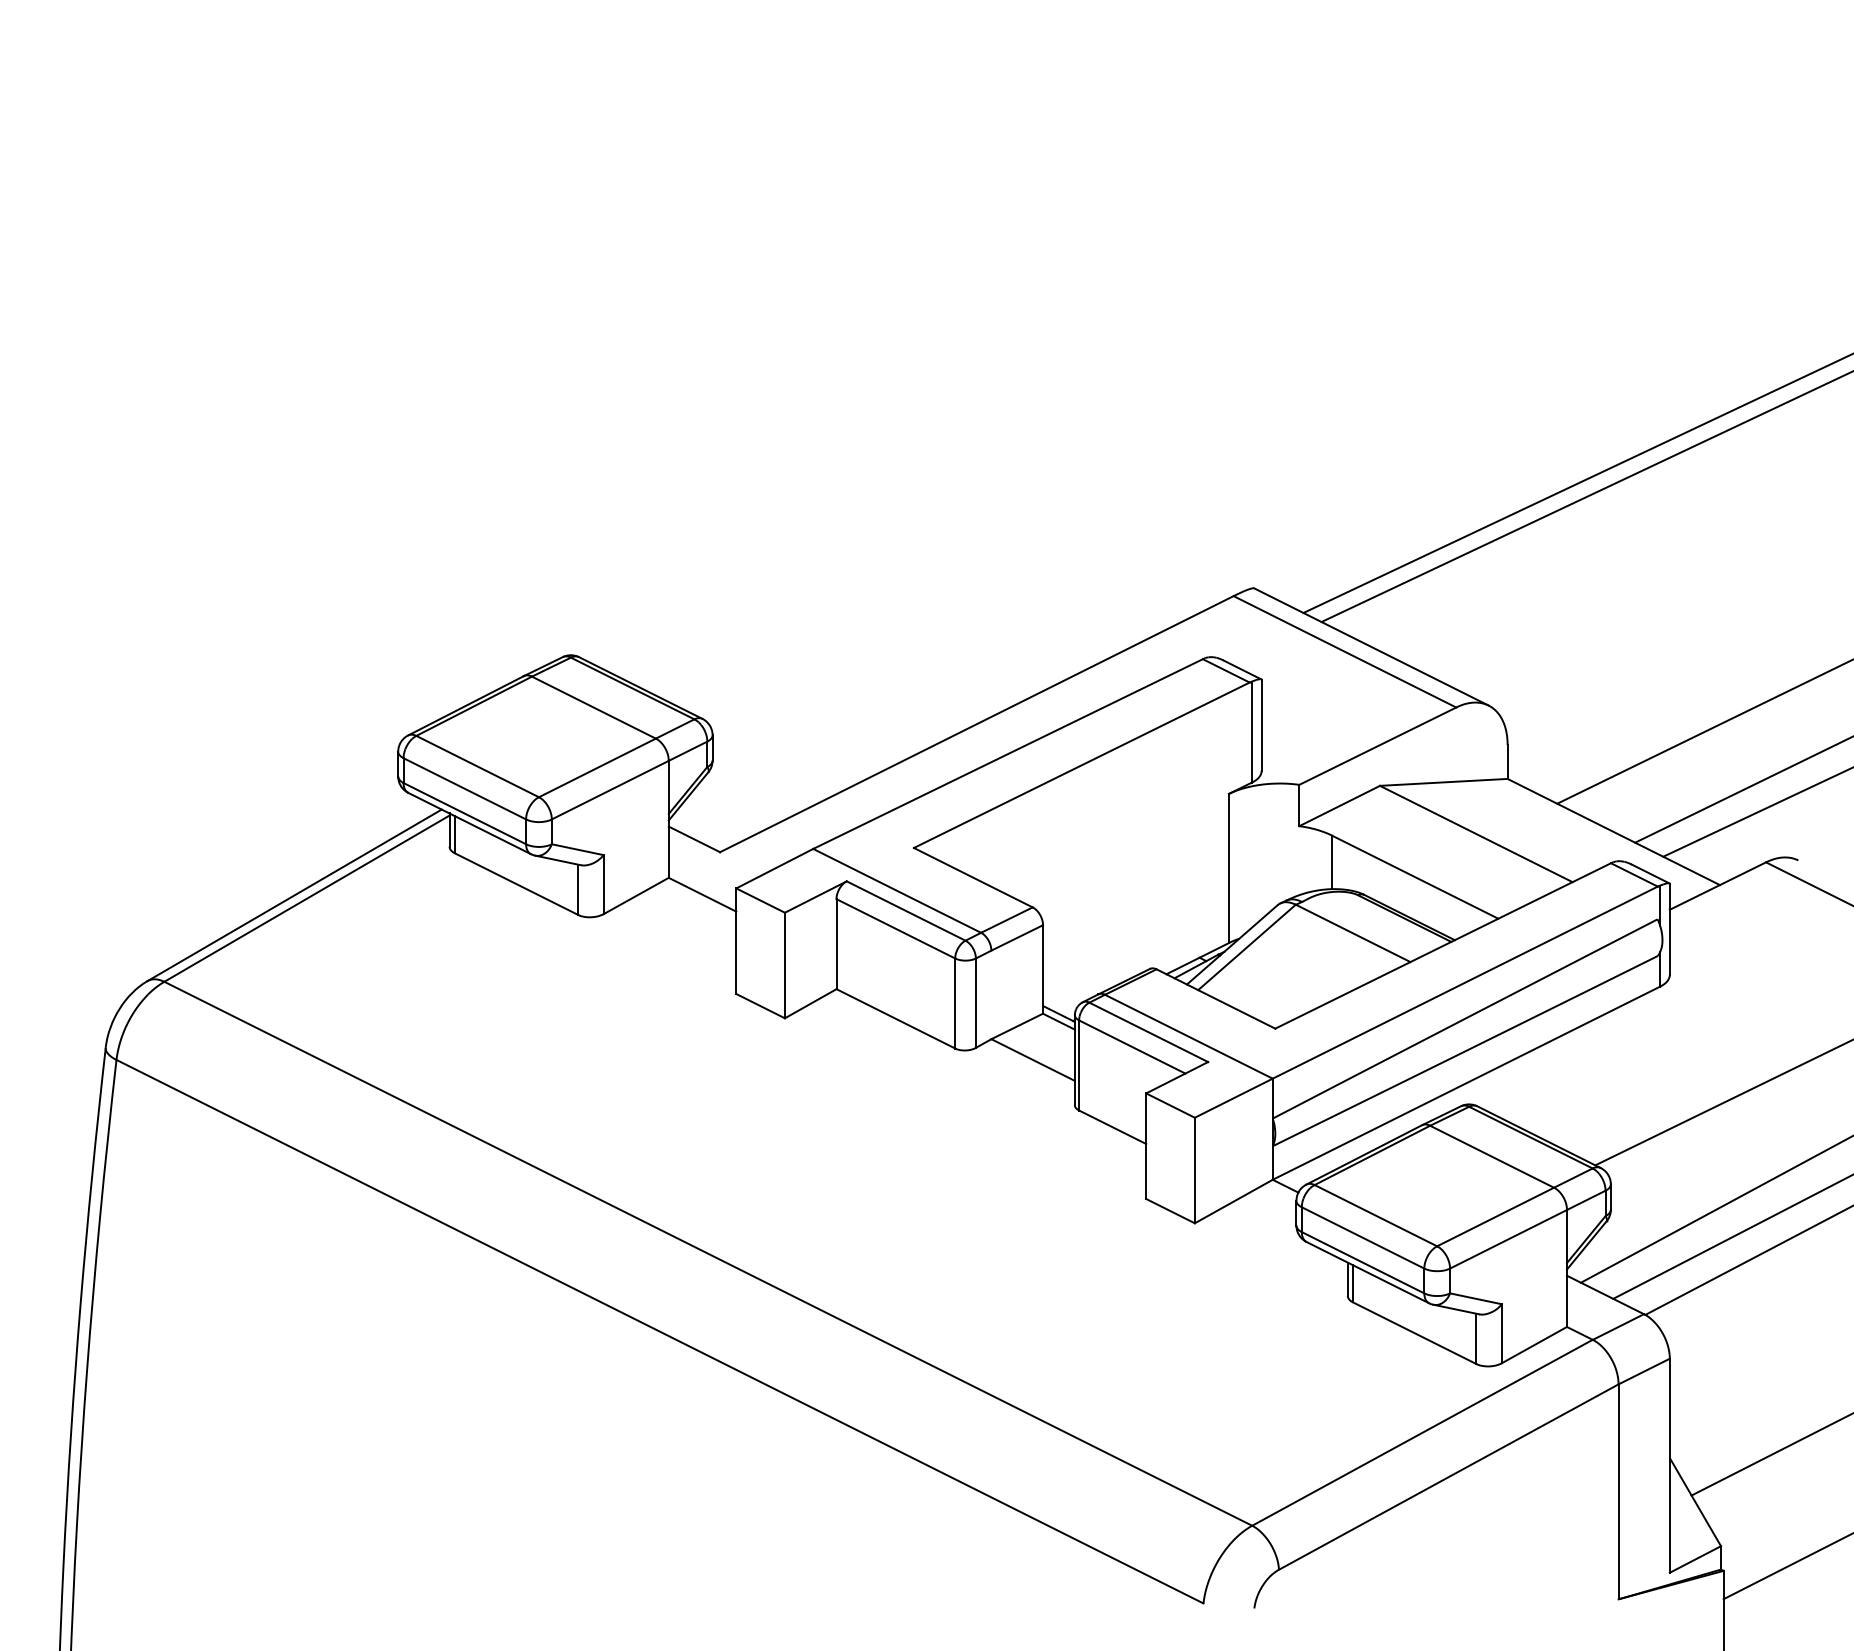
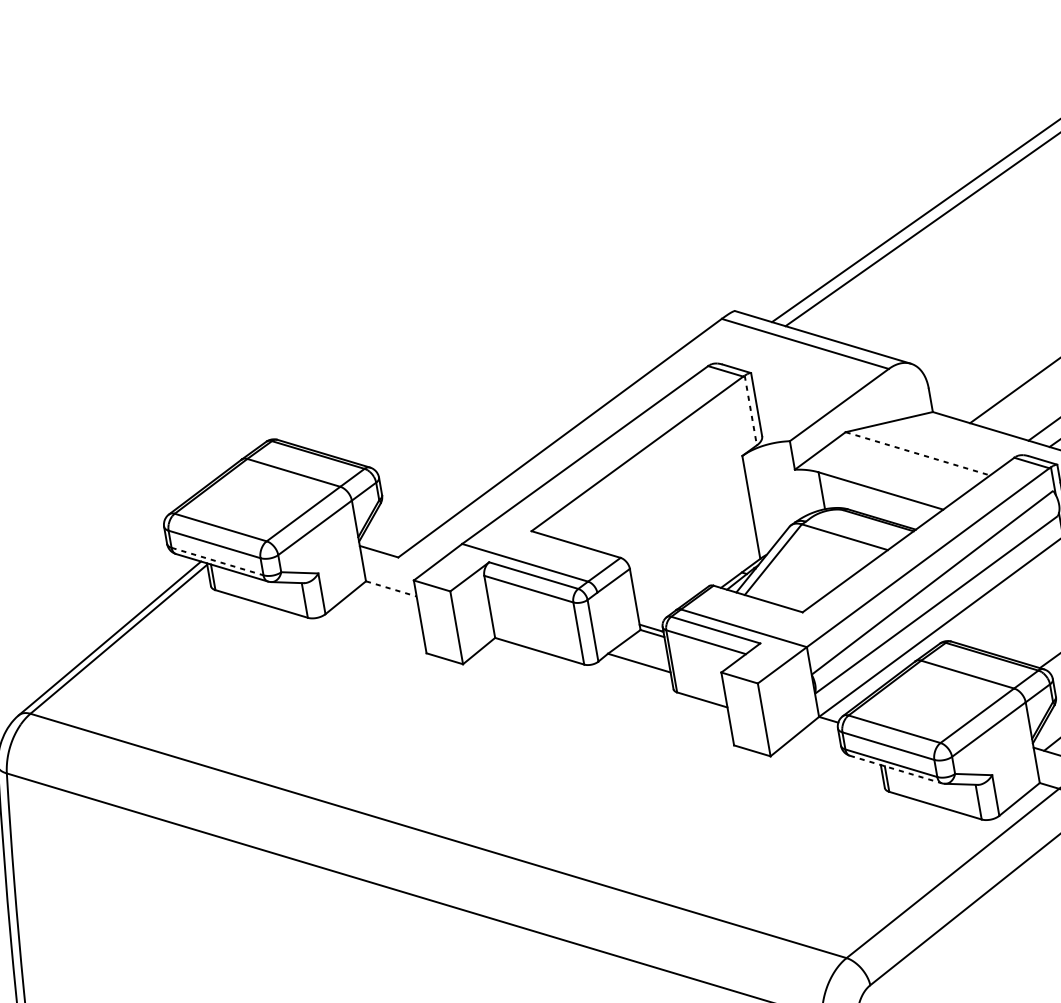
line: (1251, 732) -> (750, 410), solid -> dashed
line: (464, 813) -> (217, 561), solid -> dashed
line: (1476, 834) -> (918, 454), solid -> dashed
line: (702, 894) -> (391, 588), solid -> dashed
line: (1368, 1272) -> (896, 769), solid -> dashed

